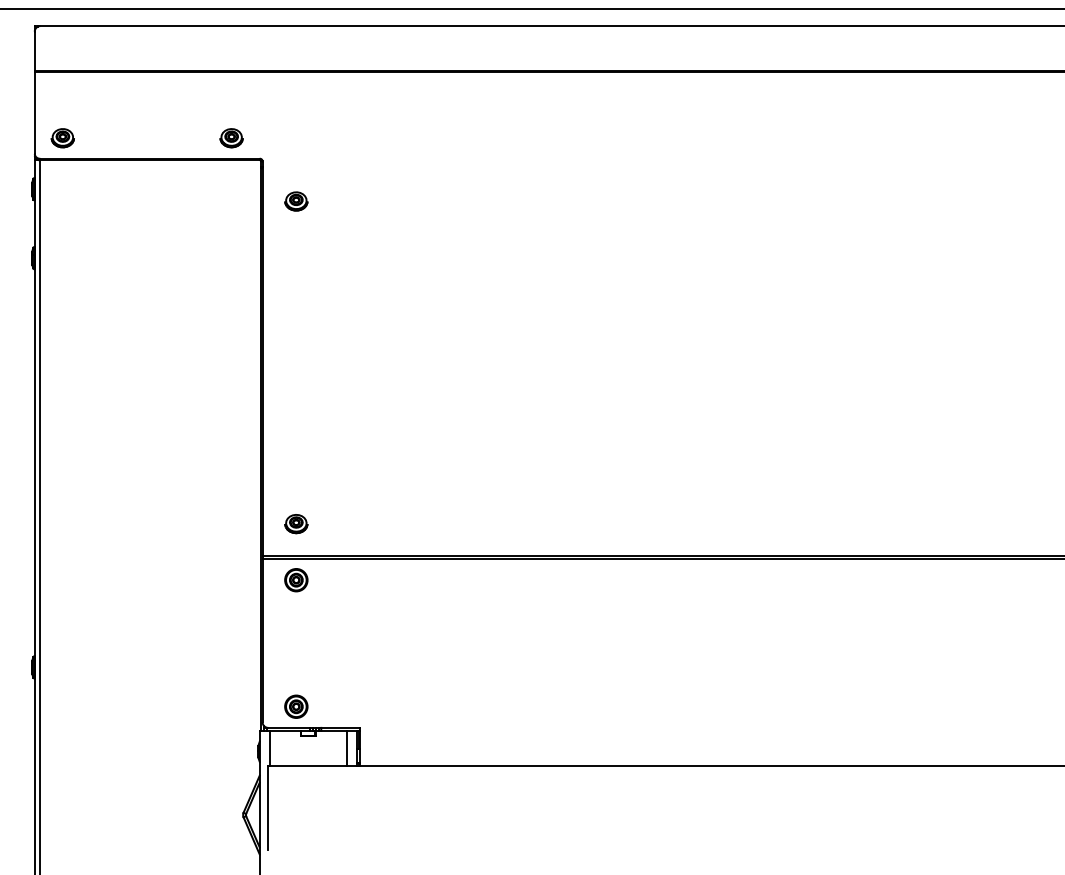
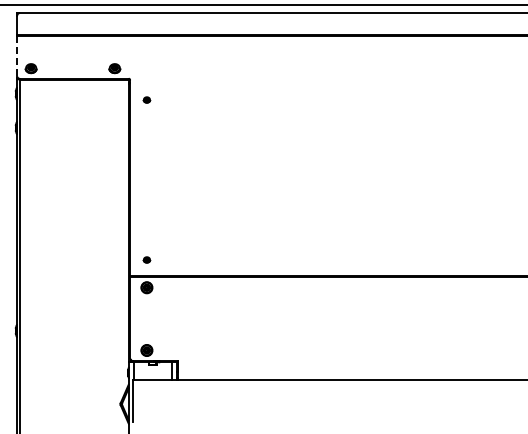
line: (35, 113) -> (17, 56), solid -> dashed
part: (295, 200) -> (146, 99), size x0.6
part: (295, 523) -> (146, 259), size x0.6

